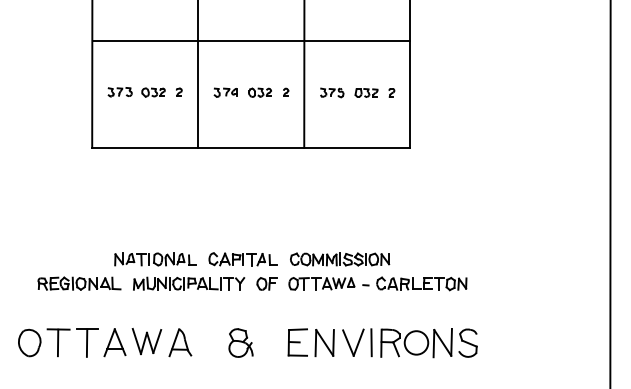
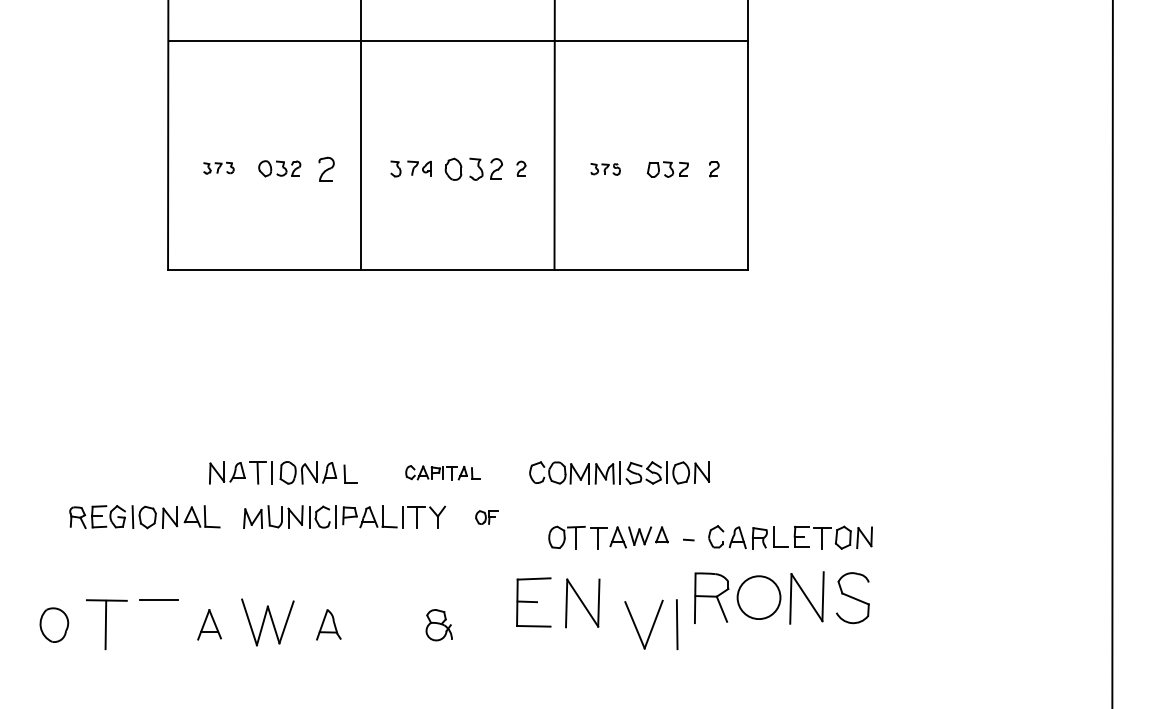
line: (251, 41) -> (458, 41), moved
part: (179, 91) -> (327, 166), size x1.6
part: (119, 92) -> (217, 168), size x0.7
part: (259, 92) -> (472, 168), size x1.4
part: (332, 92) -> (605, 168), size x0.7
part: (242, 259) -> (441, 472), size x0.6
part: (266, 283) -> (485, 516), size x0.6
part: (377, 283) -> (709, 536), moved
part: (29, 342) -> (53, 624), size x0.7
line: (86, 342) -> (157, 624), removed
part: (114, 342) -> (208, 624), size x0.6
part: (180, 342) -> (328, 624), size x0.6
part: (240, 342) -> (438, 624), size x0.6
part: (310, 342) -> (556, 602), moved
part: (428, 343) -> (780, 598), moved

